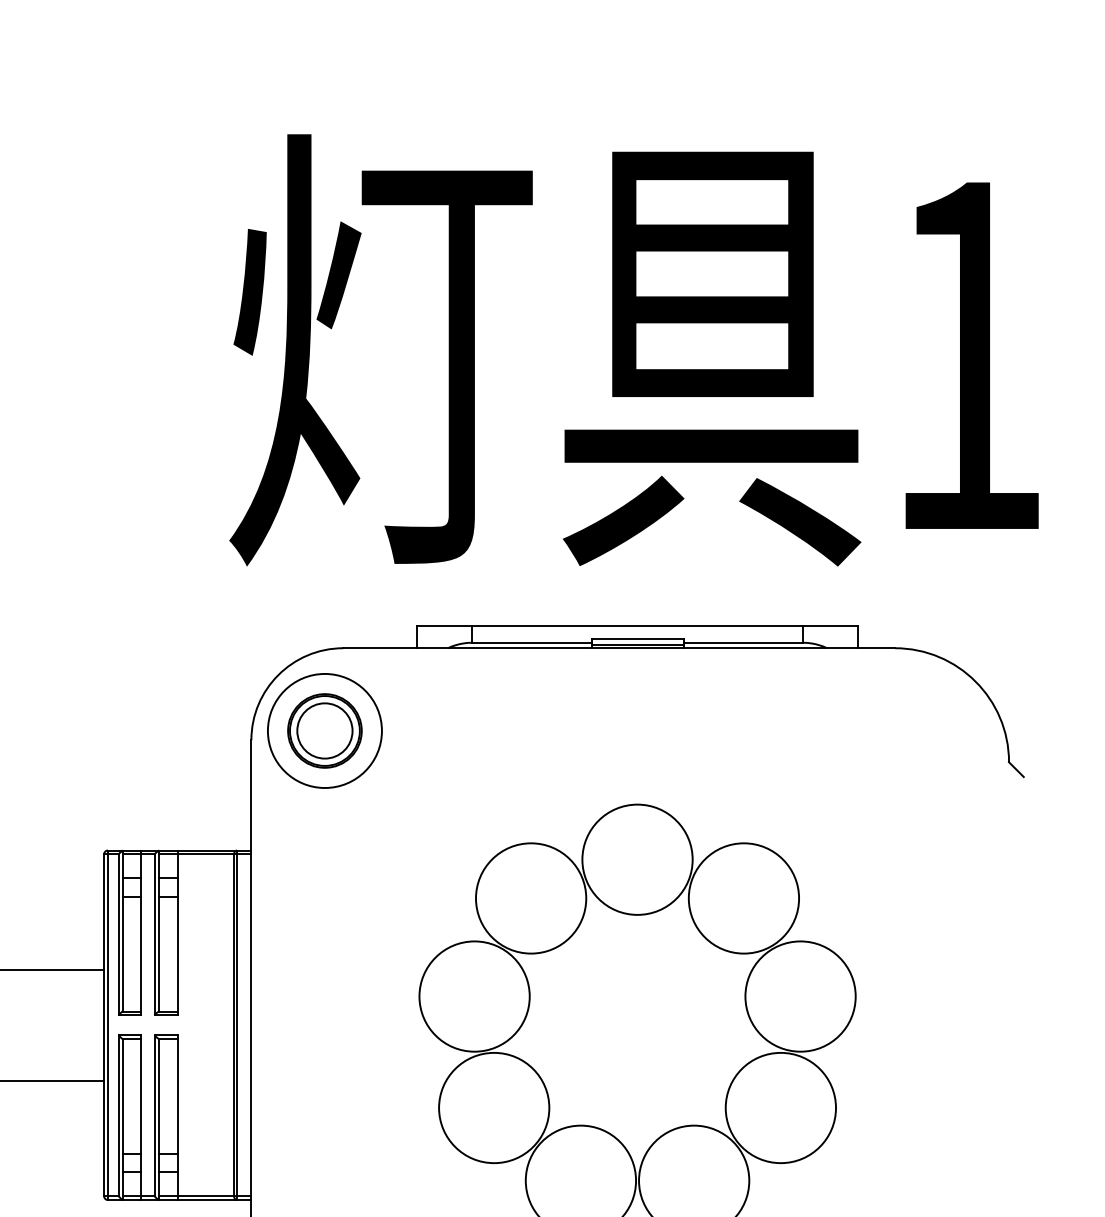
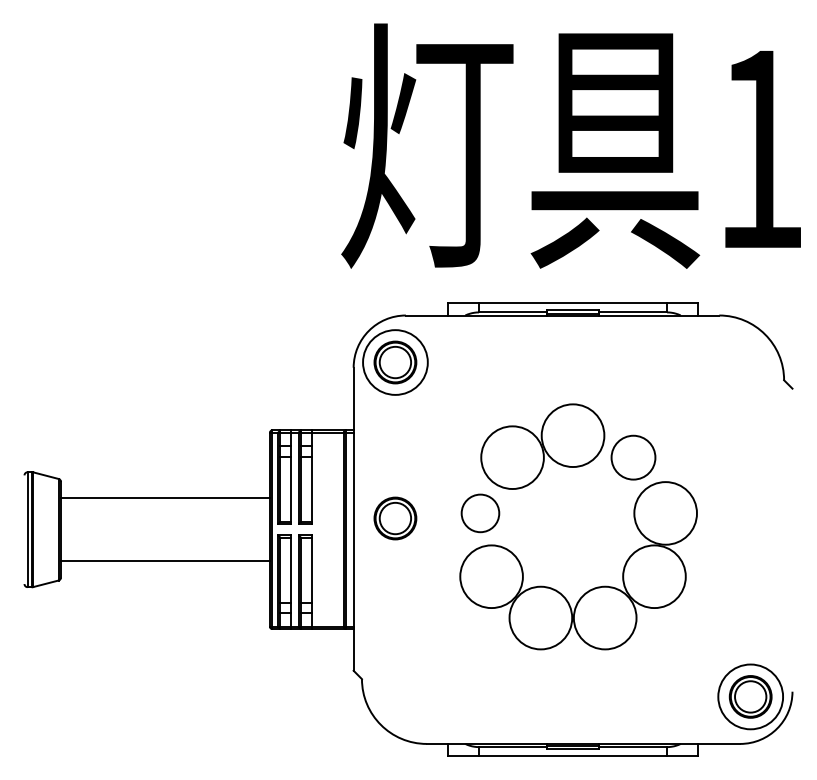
circle: (743, 898) -> (633, 457), size x0.7
circle: (474, 996) -> (480, 513), size x0.6
part: (325, 1005) -> (395, 518), added

